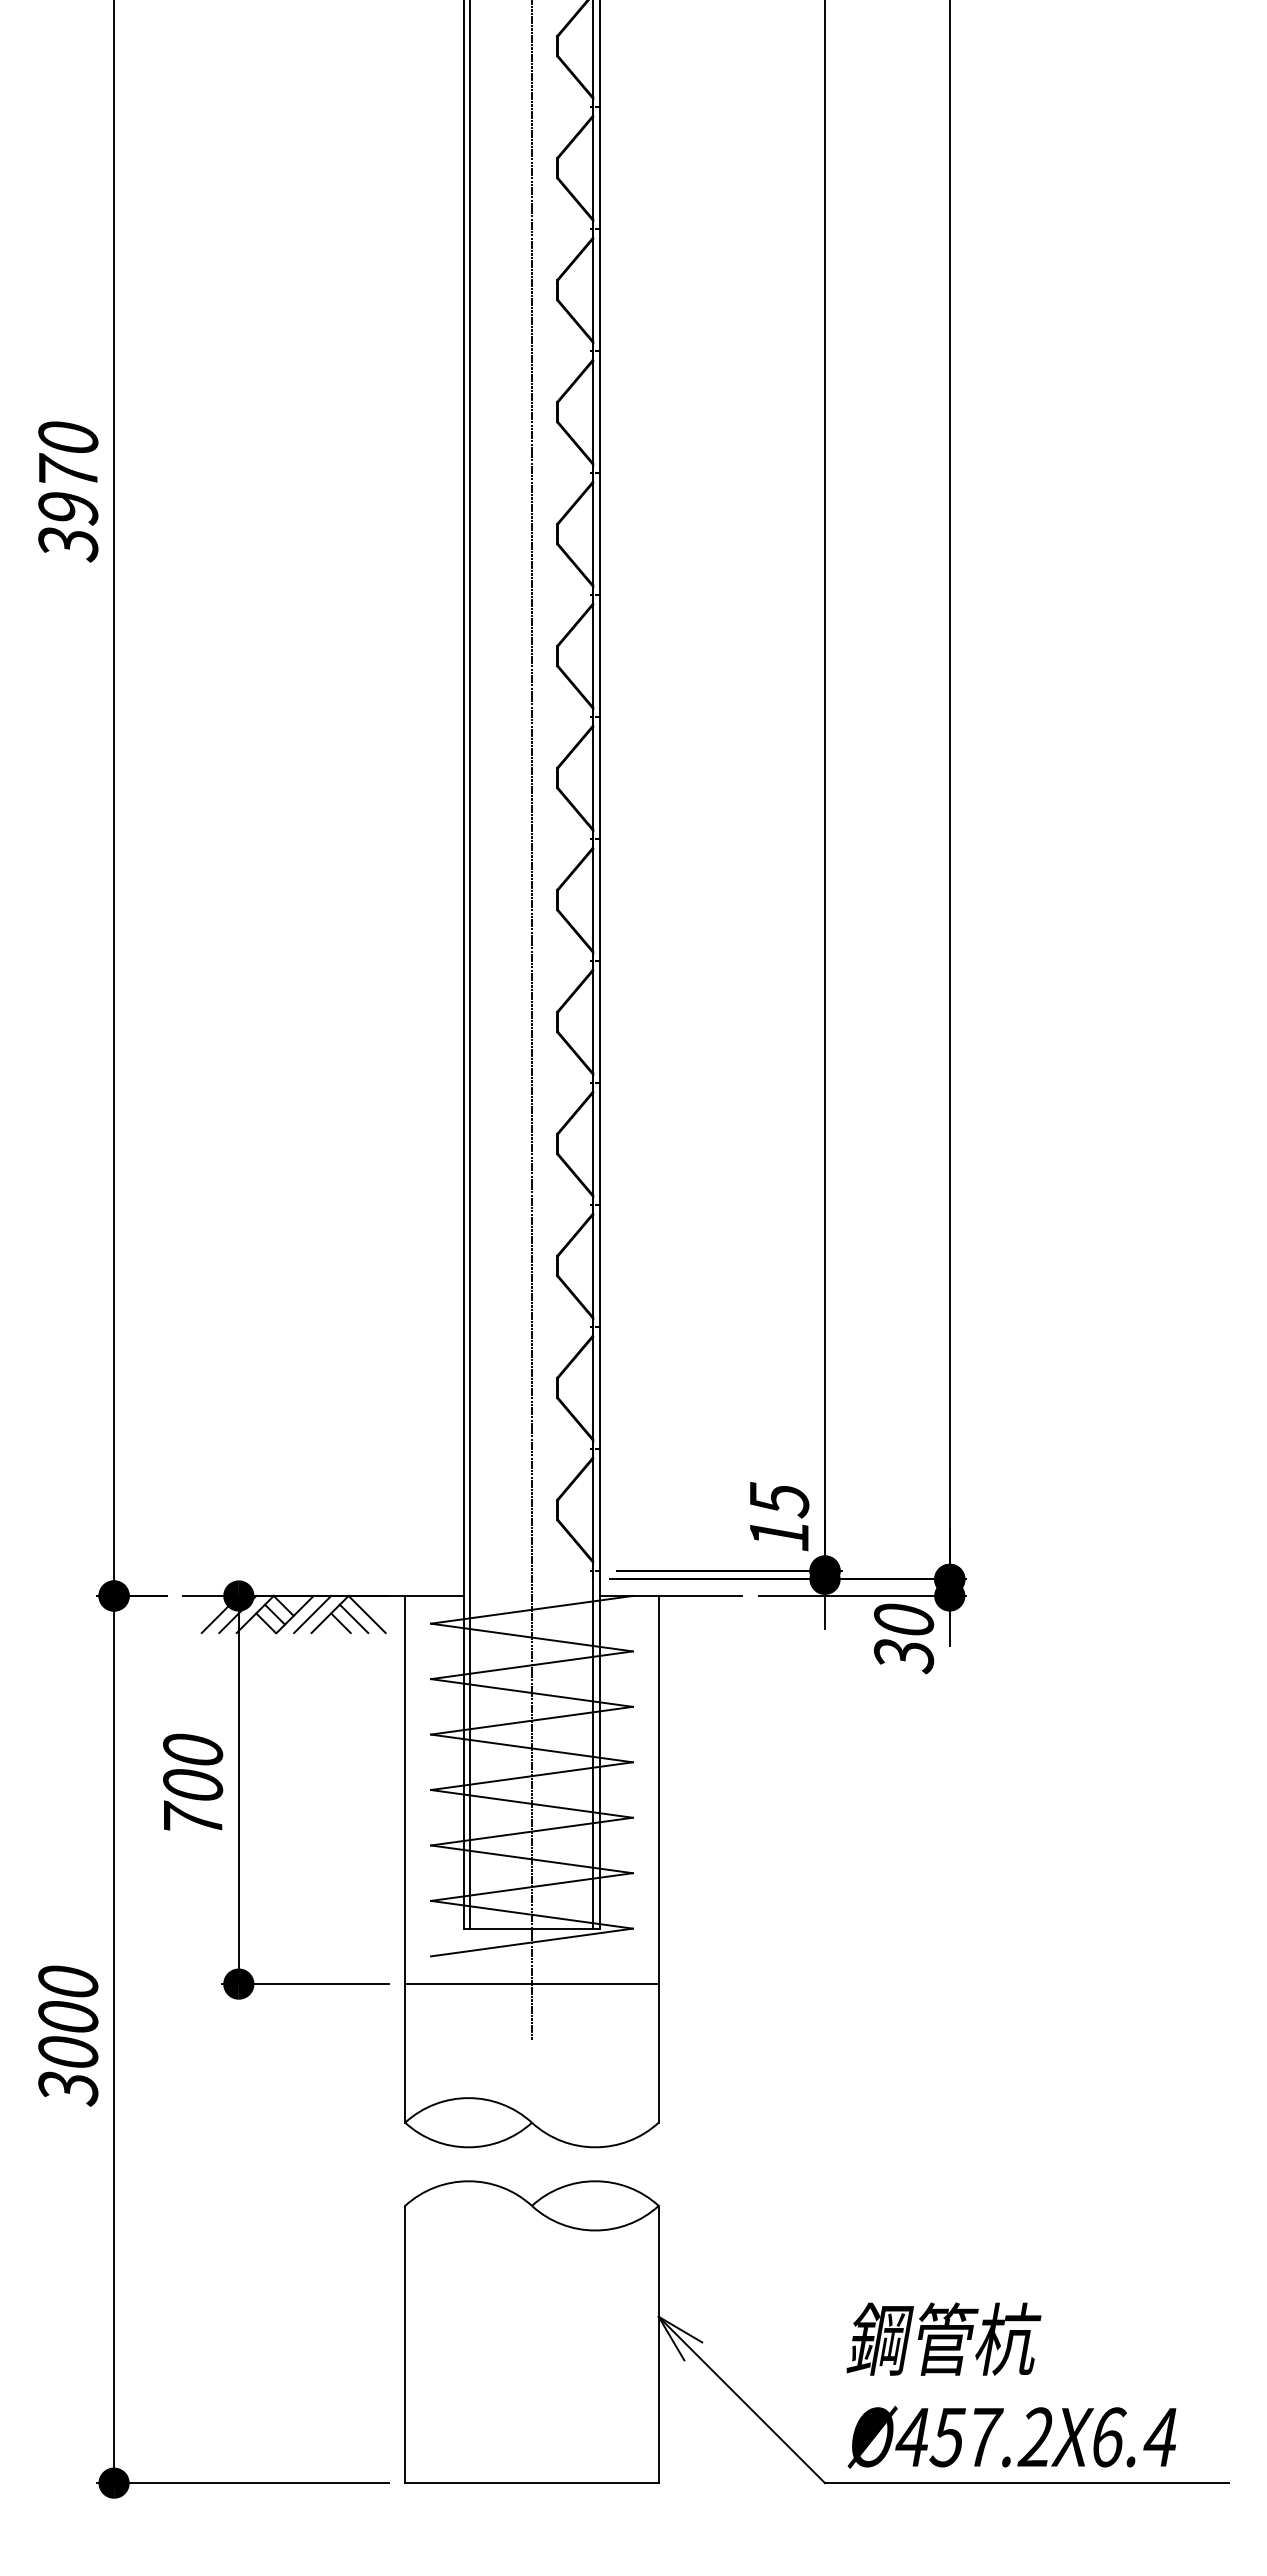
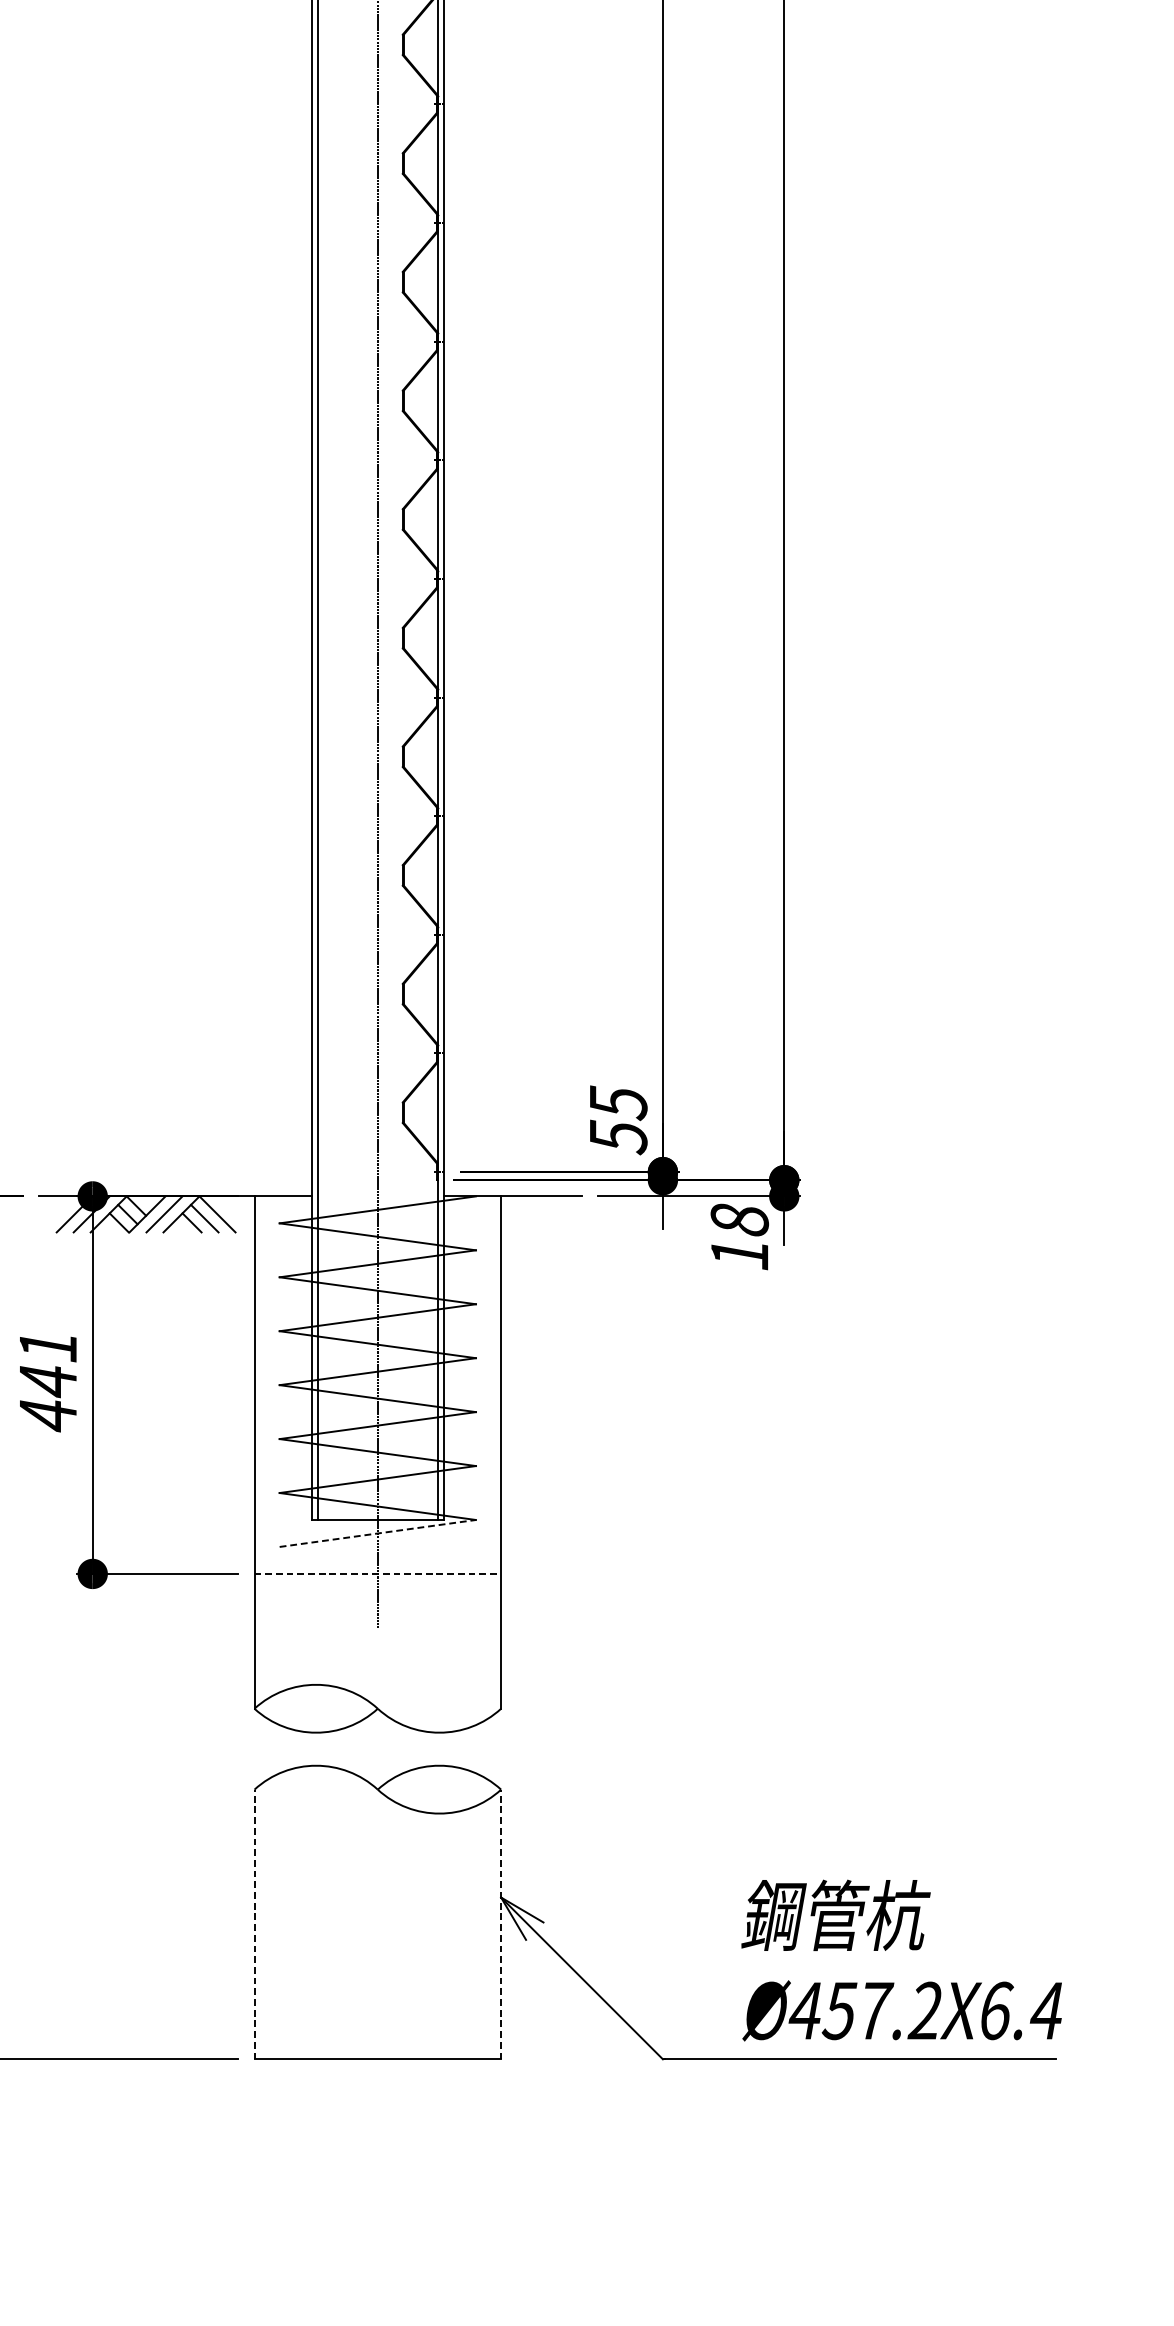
text: (779, 1535) -> (618, 1137), 15 -> 55
text: (904, 1638) -> (740, 1237), 30 -> 18
text: (193, 1785) -> (48, 1380), 700 -> 441
line: (531, 1942) -> (377, 1533), solid -> dashed
line: (531, 1984) -> (377, 1574), solid -> dashed
line: (405, 2344) -> (254, 1924), solid -> dashed
line: (658, 2344) -> (500, 1924), solid -> dashed
text: (1011, 2385) -> (901, 1960), moved

